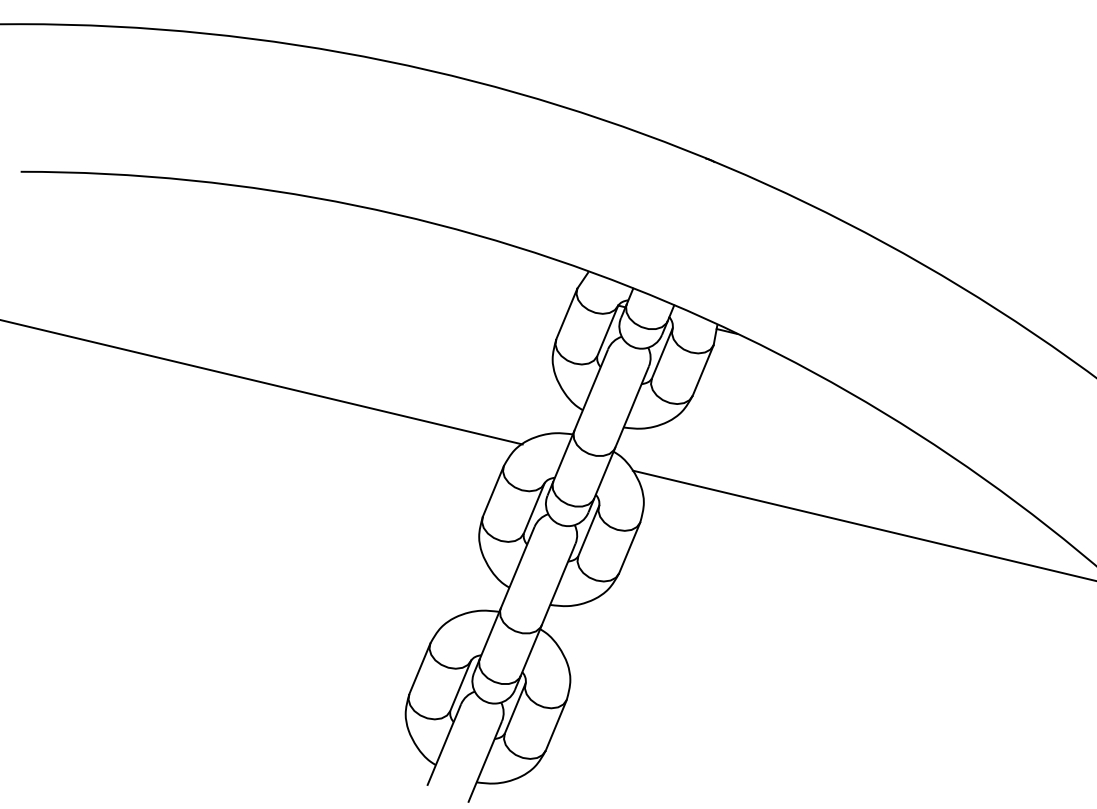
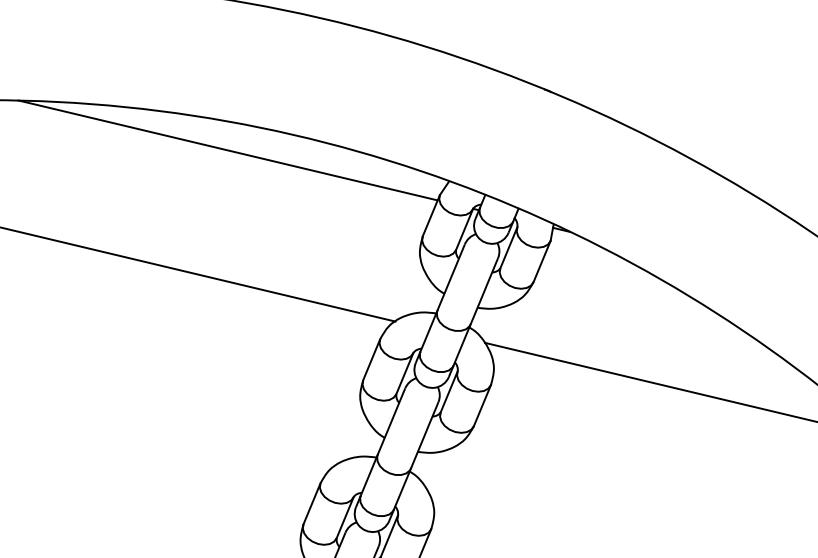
line: (316, 233) -> (228, 150), added

